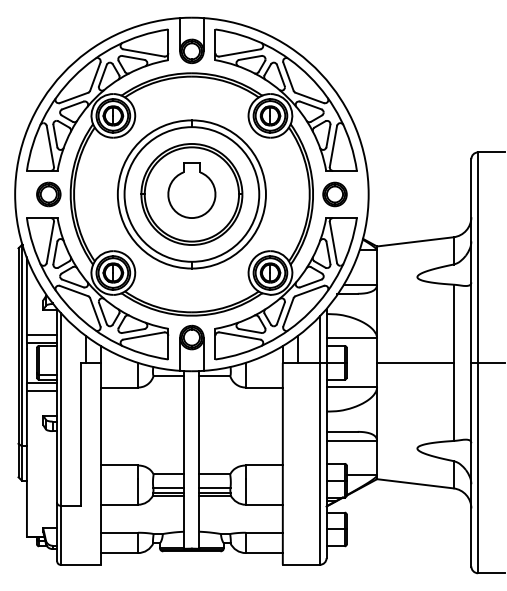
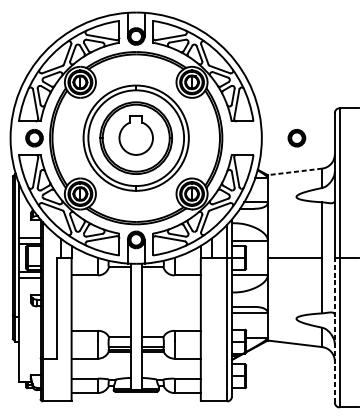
part: (334, 194) -> (296, 138), moved
line: (415, 241) -> (295, 171), solid -> dashed
line: (471, 464) -> (334, 330), solid -> dashed

